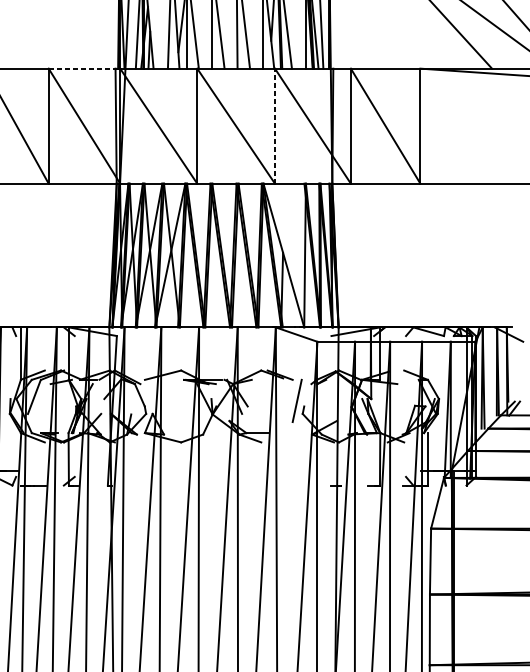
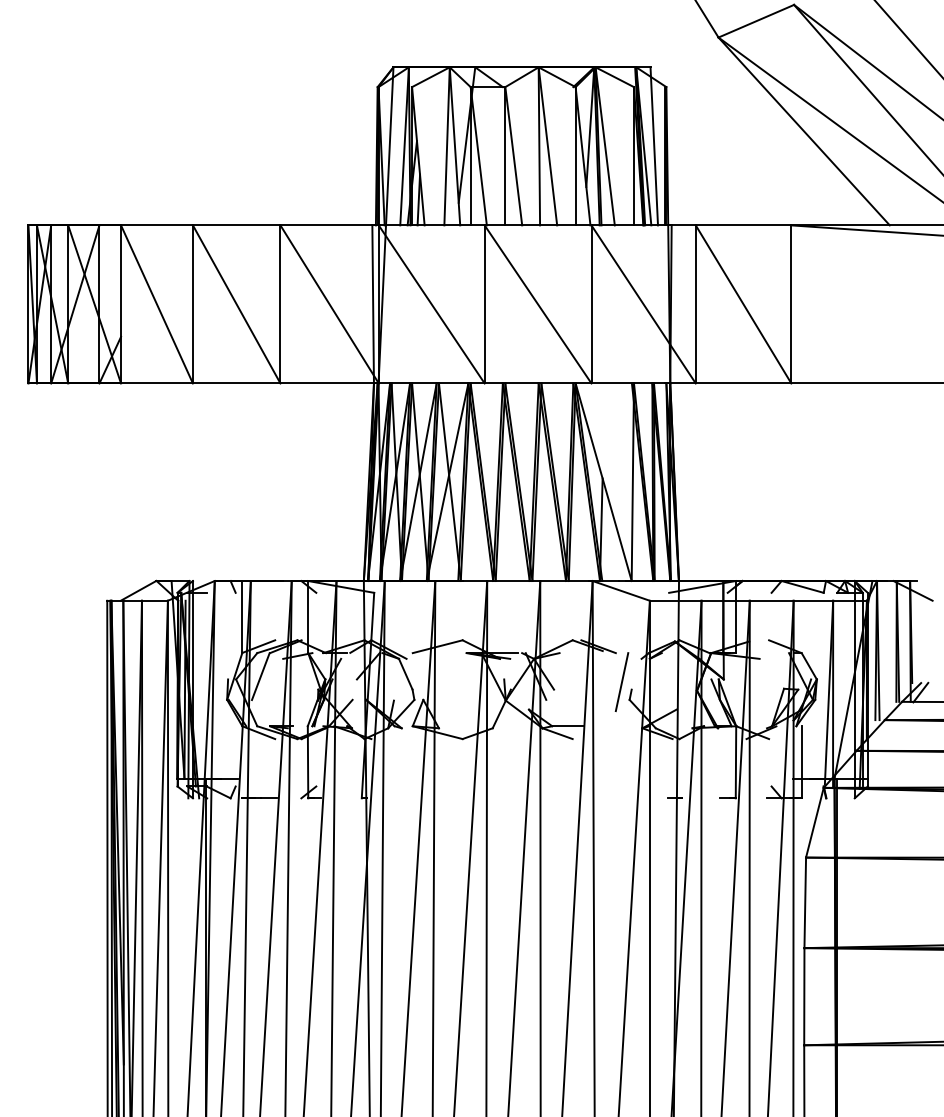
line: (85, 68) -> (330, 225), dashed -> solid
line: (274, 125) -> (591, 303), dashed -> solid

